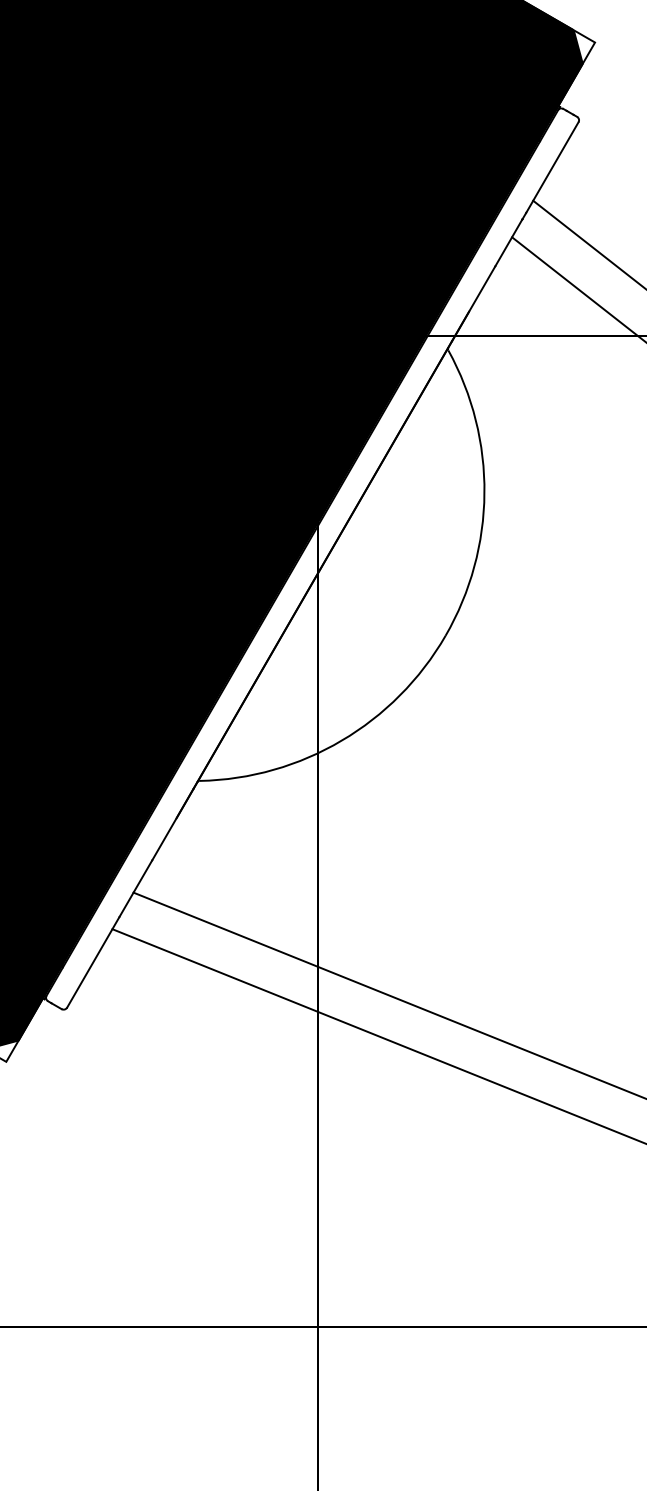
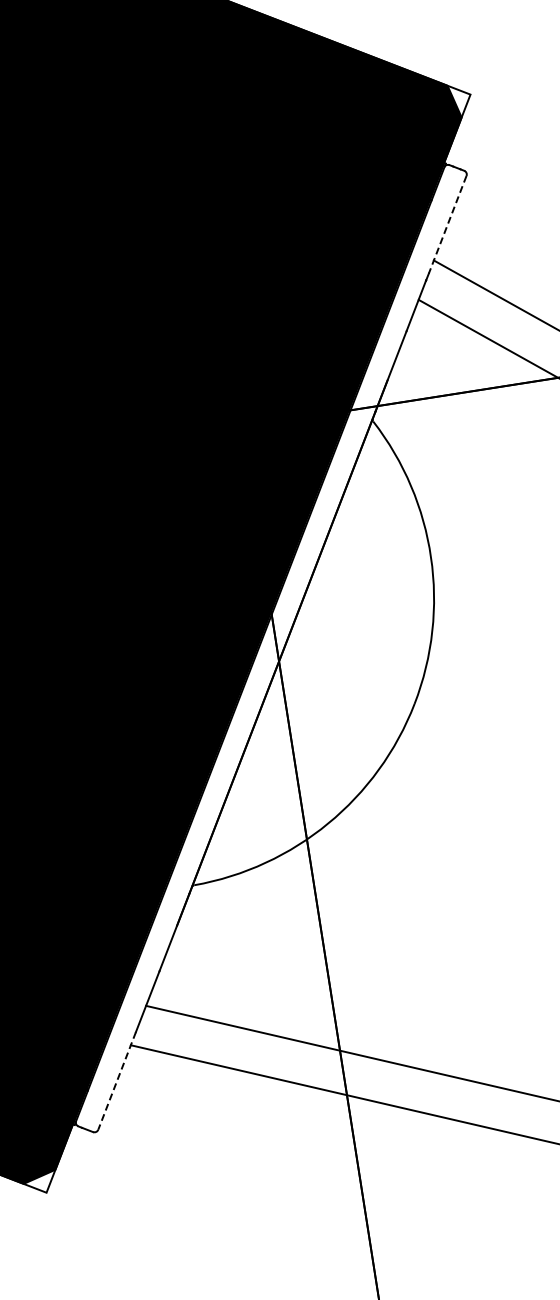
line: (552, 168) -> (447, 225), solid -> dashed
line: (93, 962) -> (117, 1081), solid -> dashed

